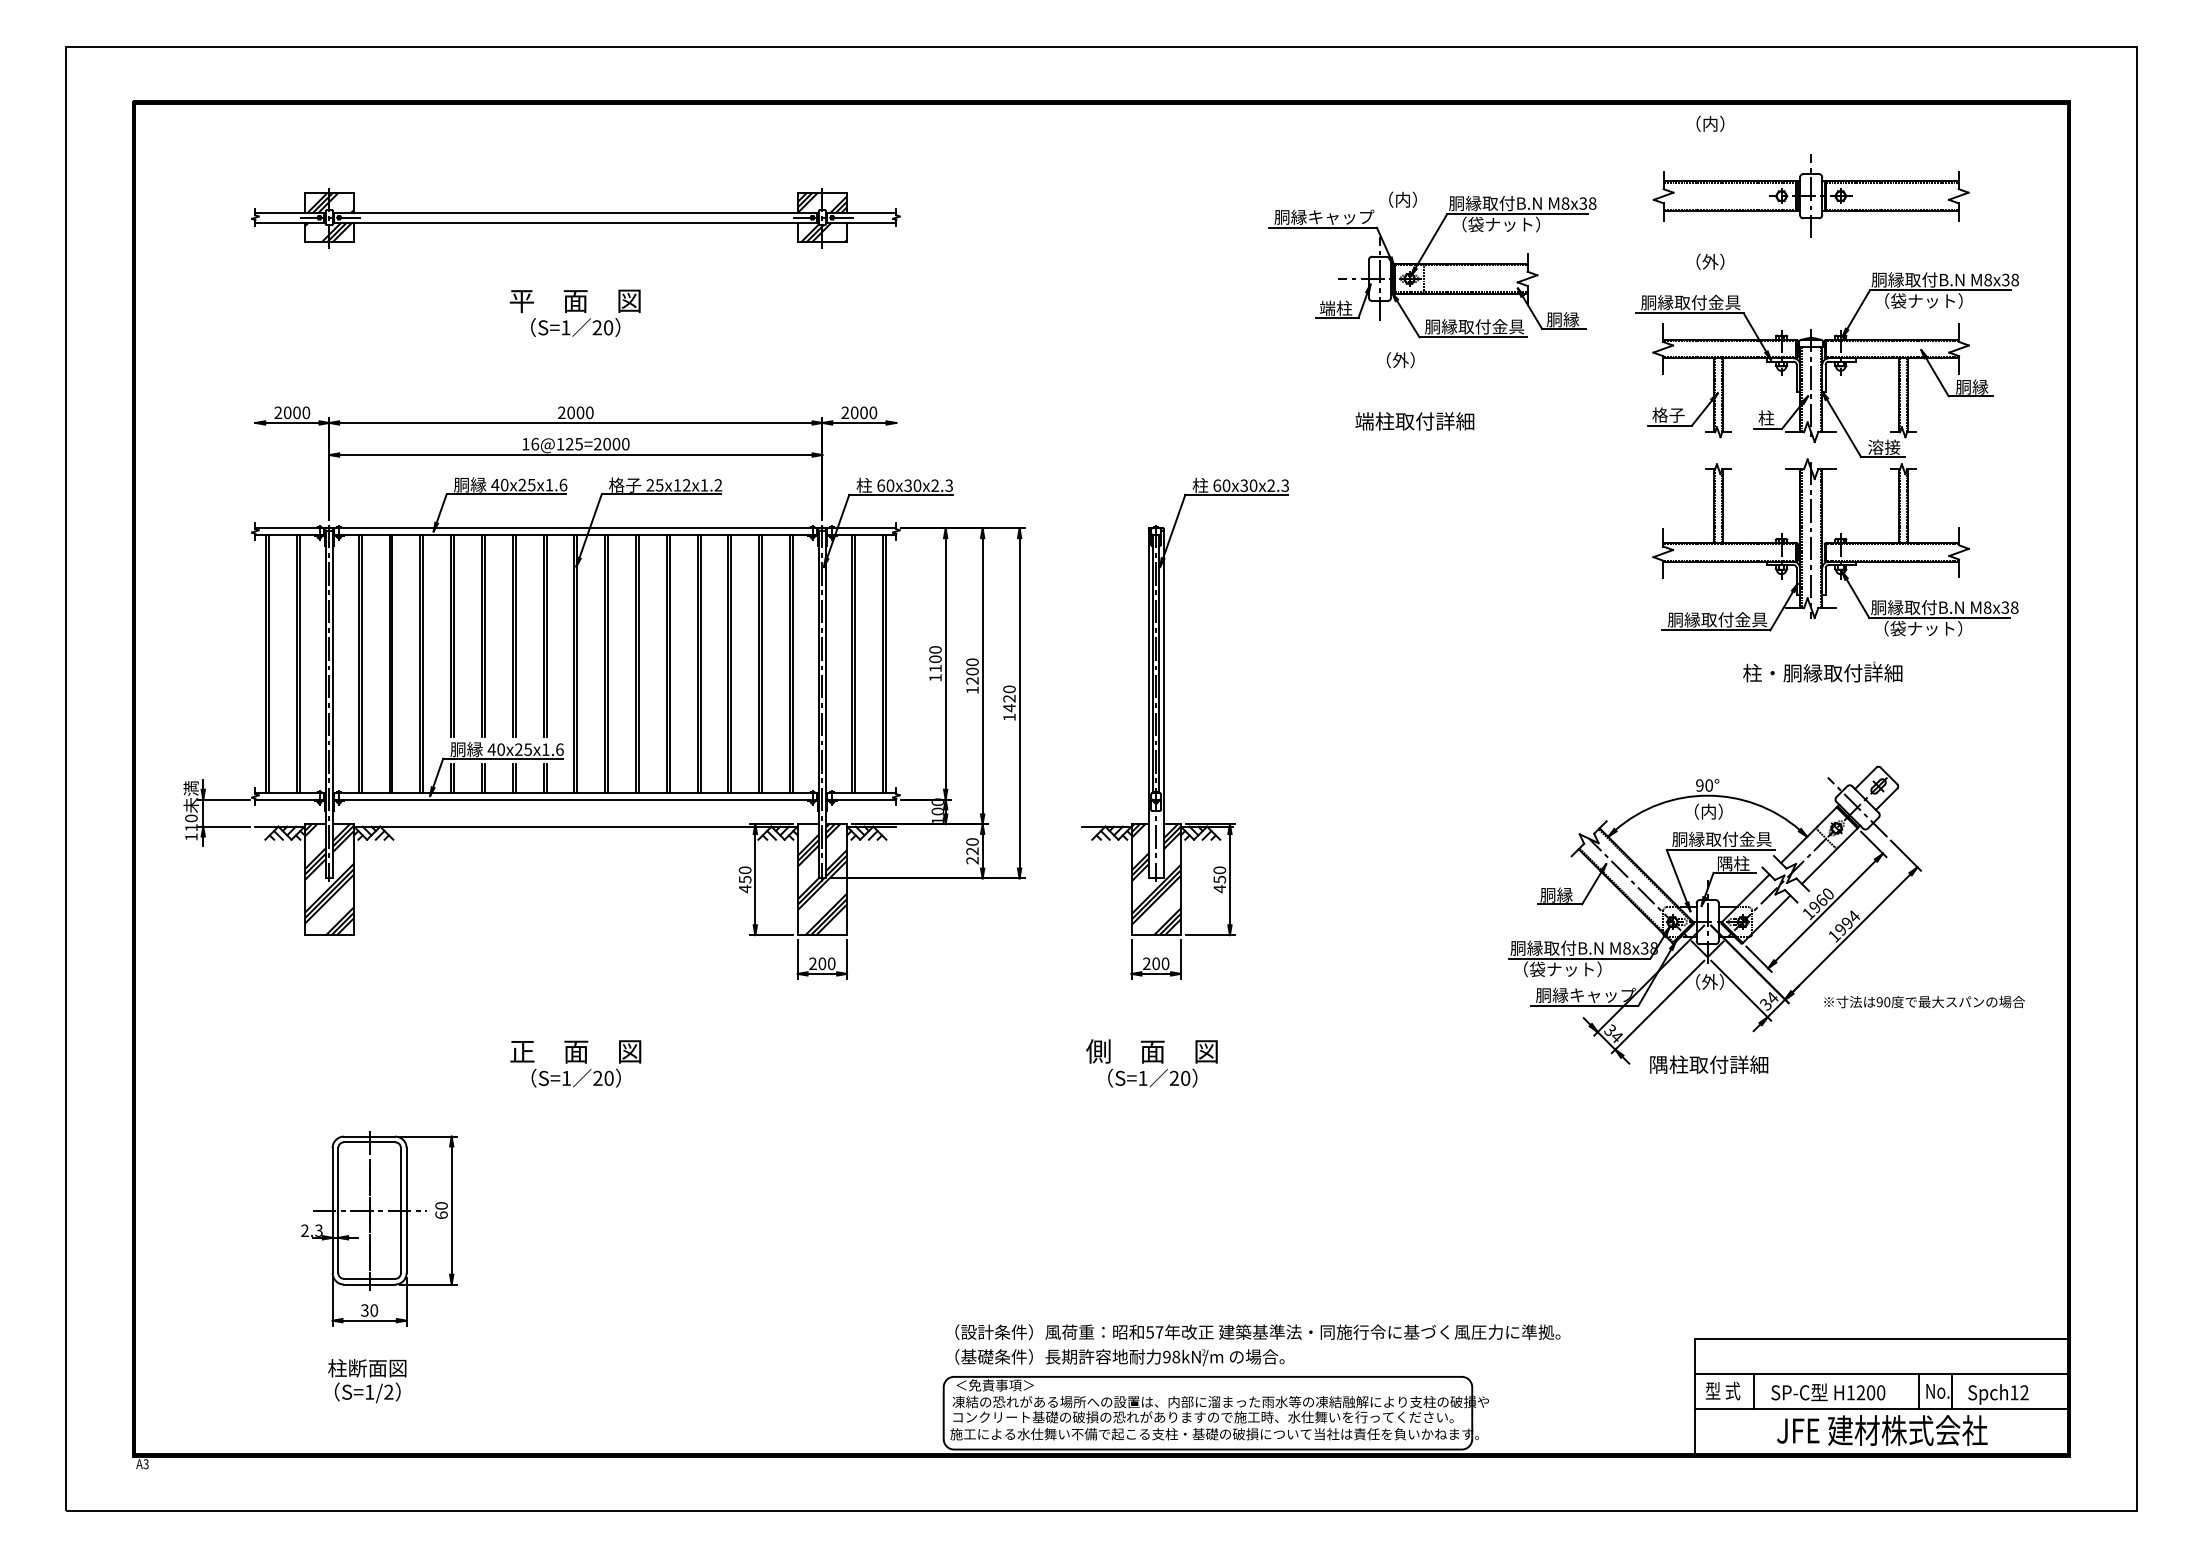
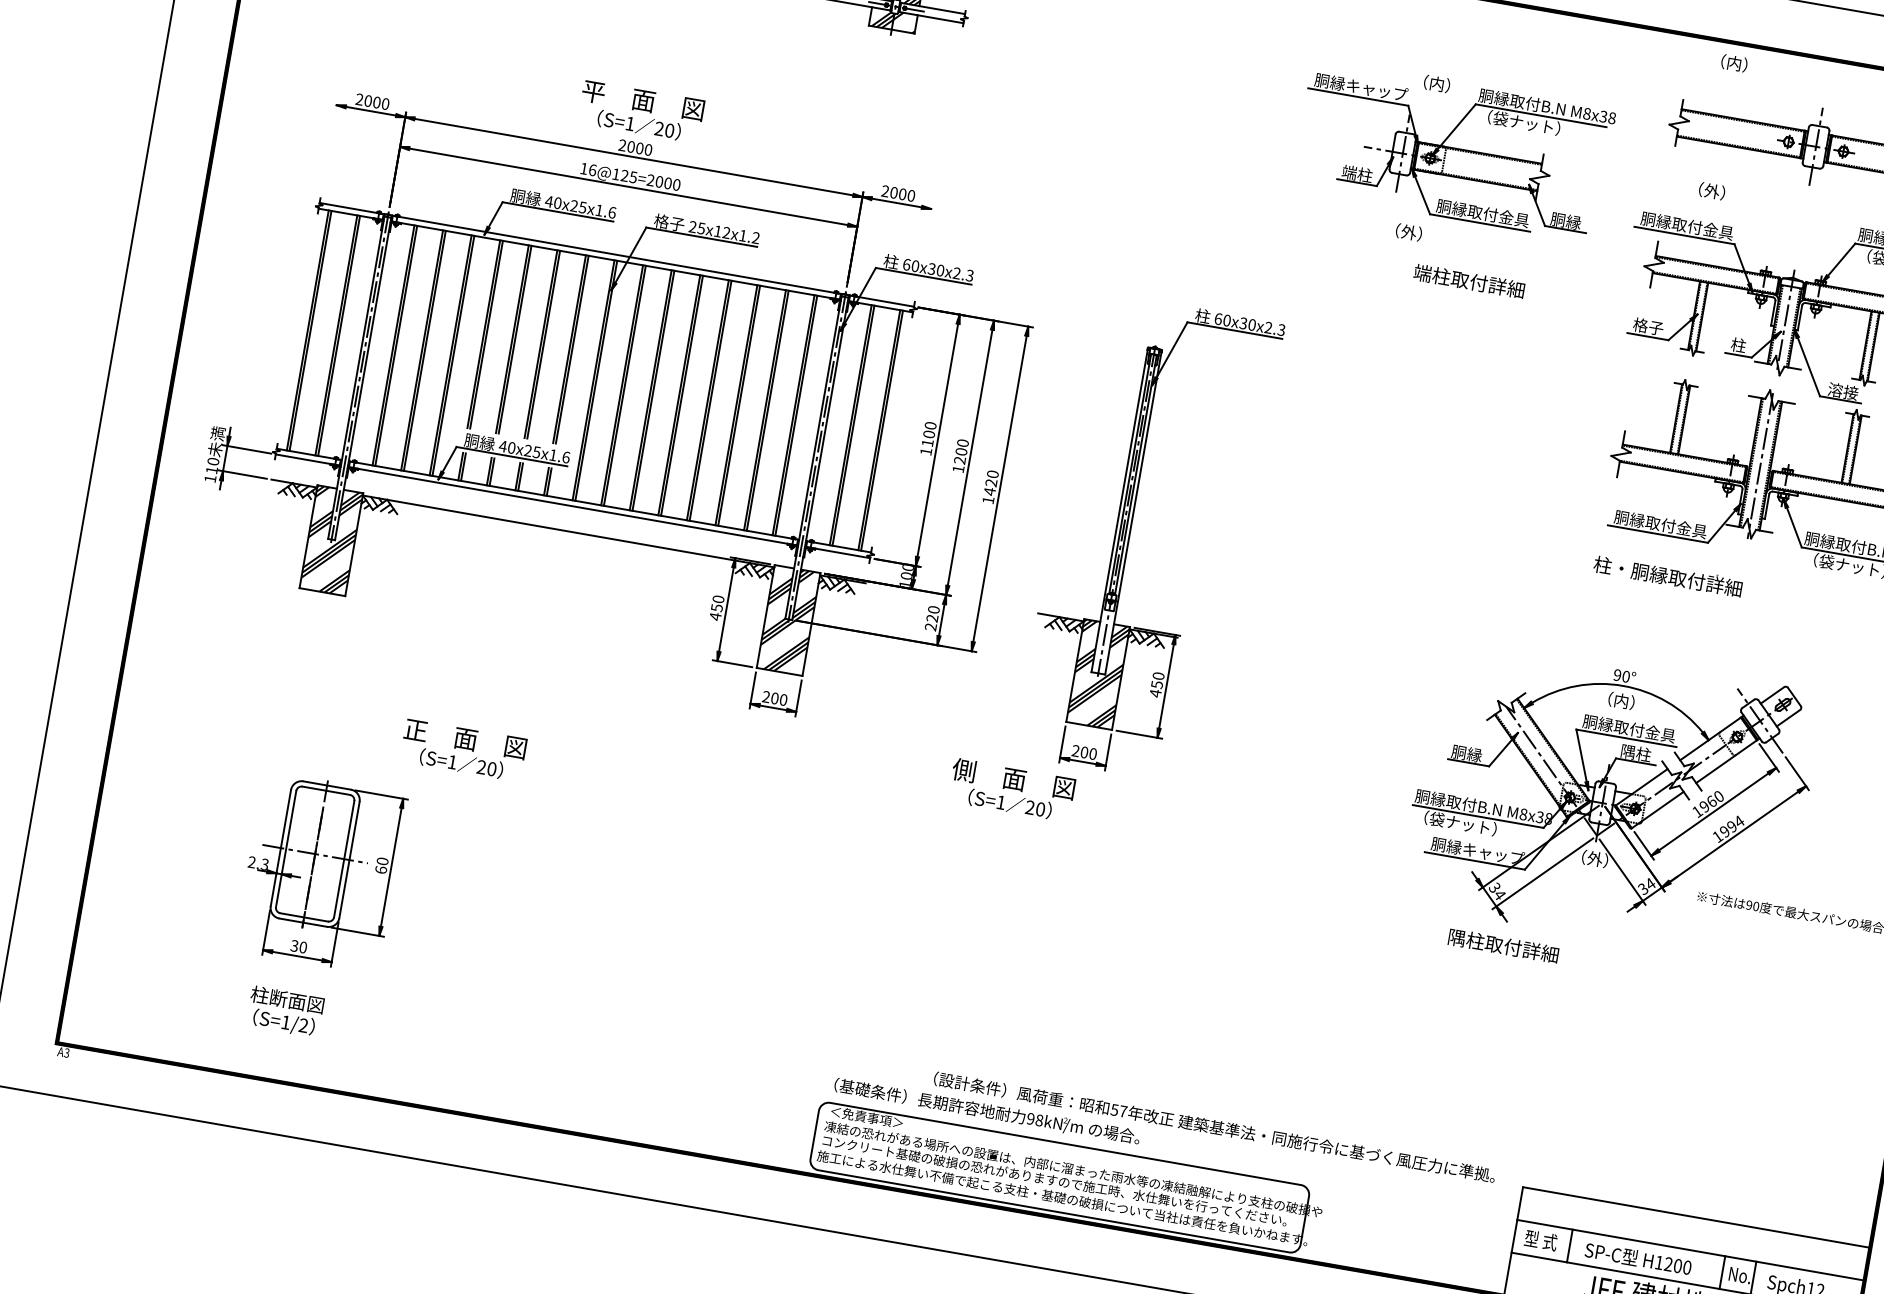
text: (574, 312) -> (640, 111), moved
text: (1414, 421) -> (1468, 281), moved
part: (1822, 671) -> (1668, 575), moved
text: (575, 1063) -> (463, 749), moved
text: (1151, 1063) -> (1011, 790), moved
text: (1709, 1064) -> (1503, 945), moved
text: (1257, 1331) -> (1214, 1126), moved

